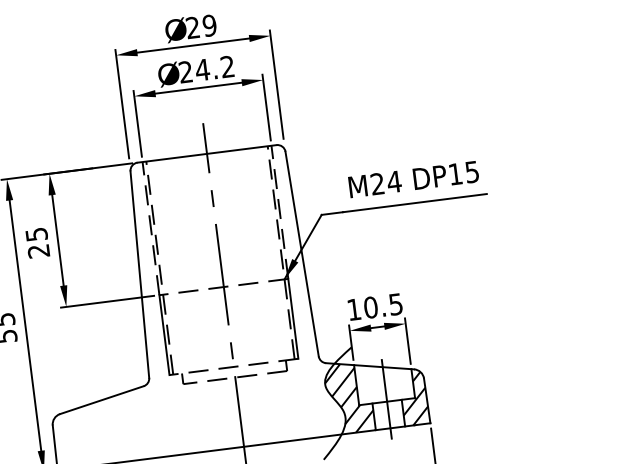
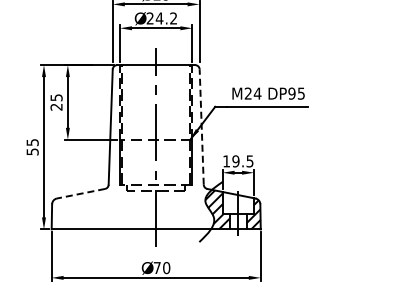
text: (454, 174) -> (291, 93), DP15 -> DP95
line: (301, 254) -> (201, 127), solid -> dashed
text: (370, 307) -> (235, 161), 10.5 -> 19.5
line: (102, 399) -> (81, 193), solid -> dashed

